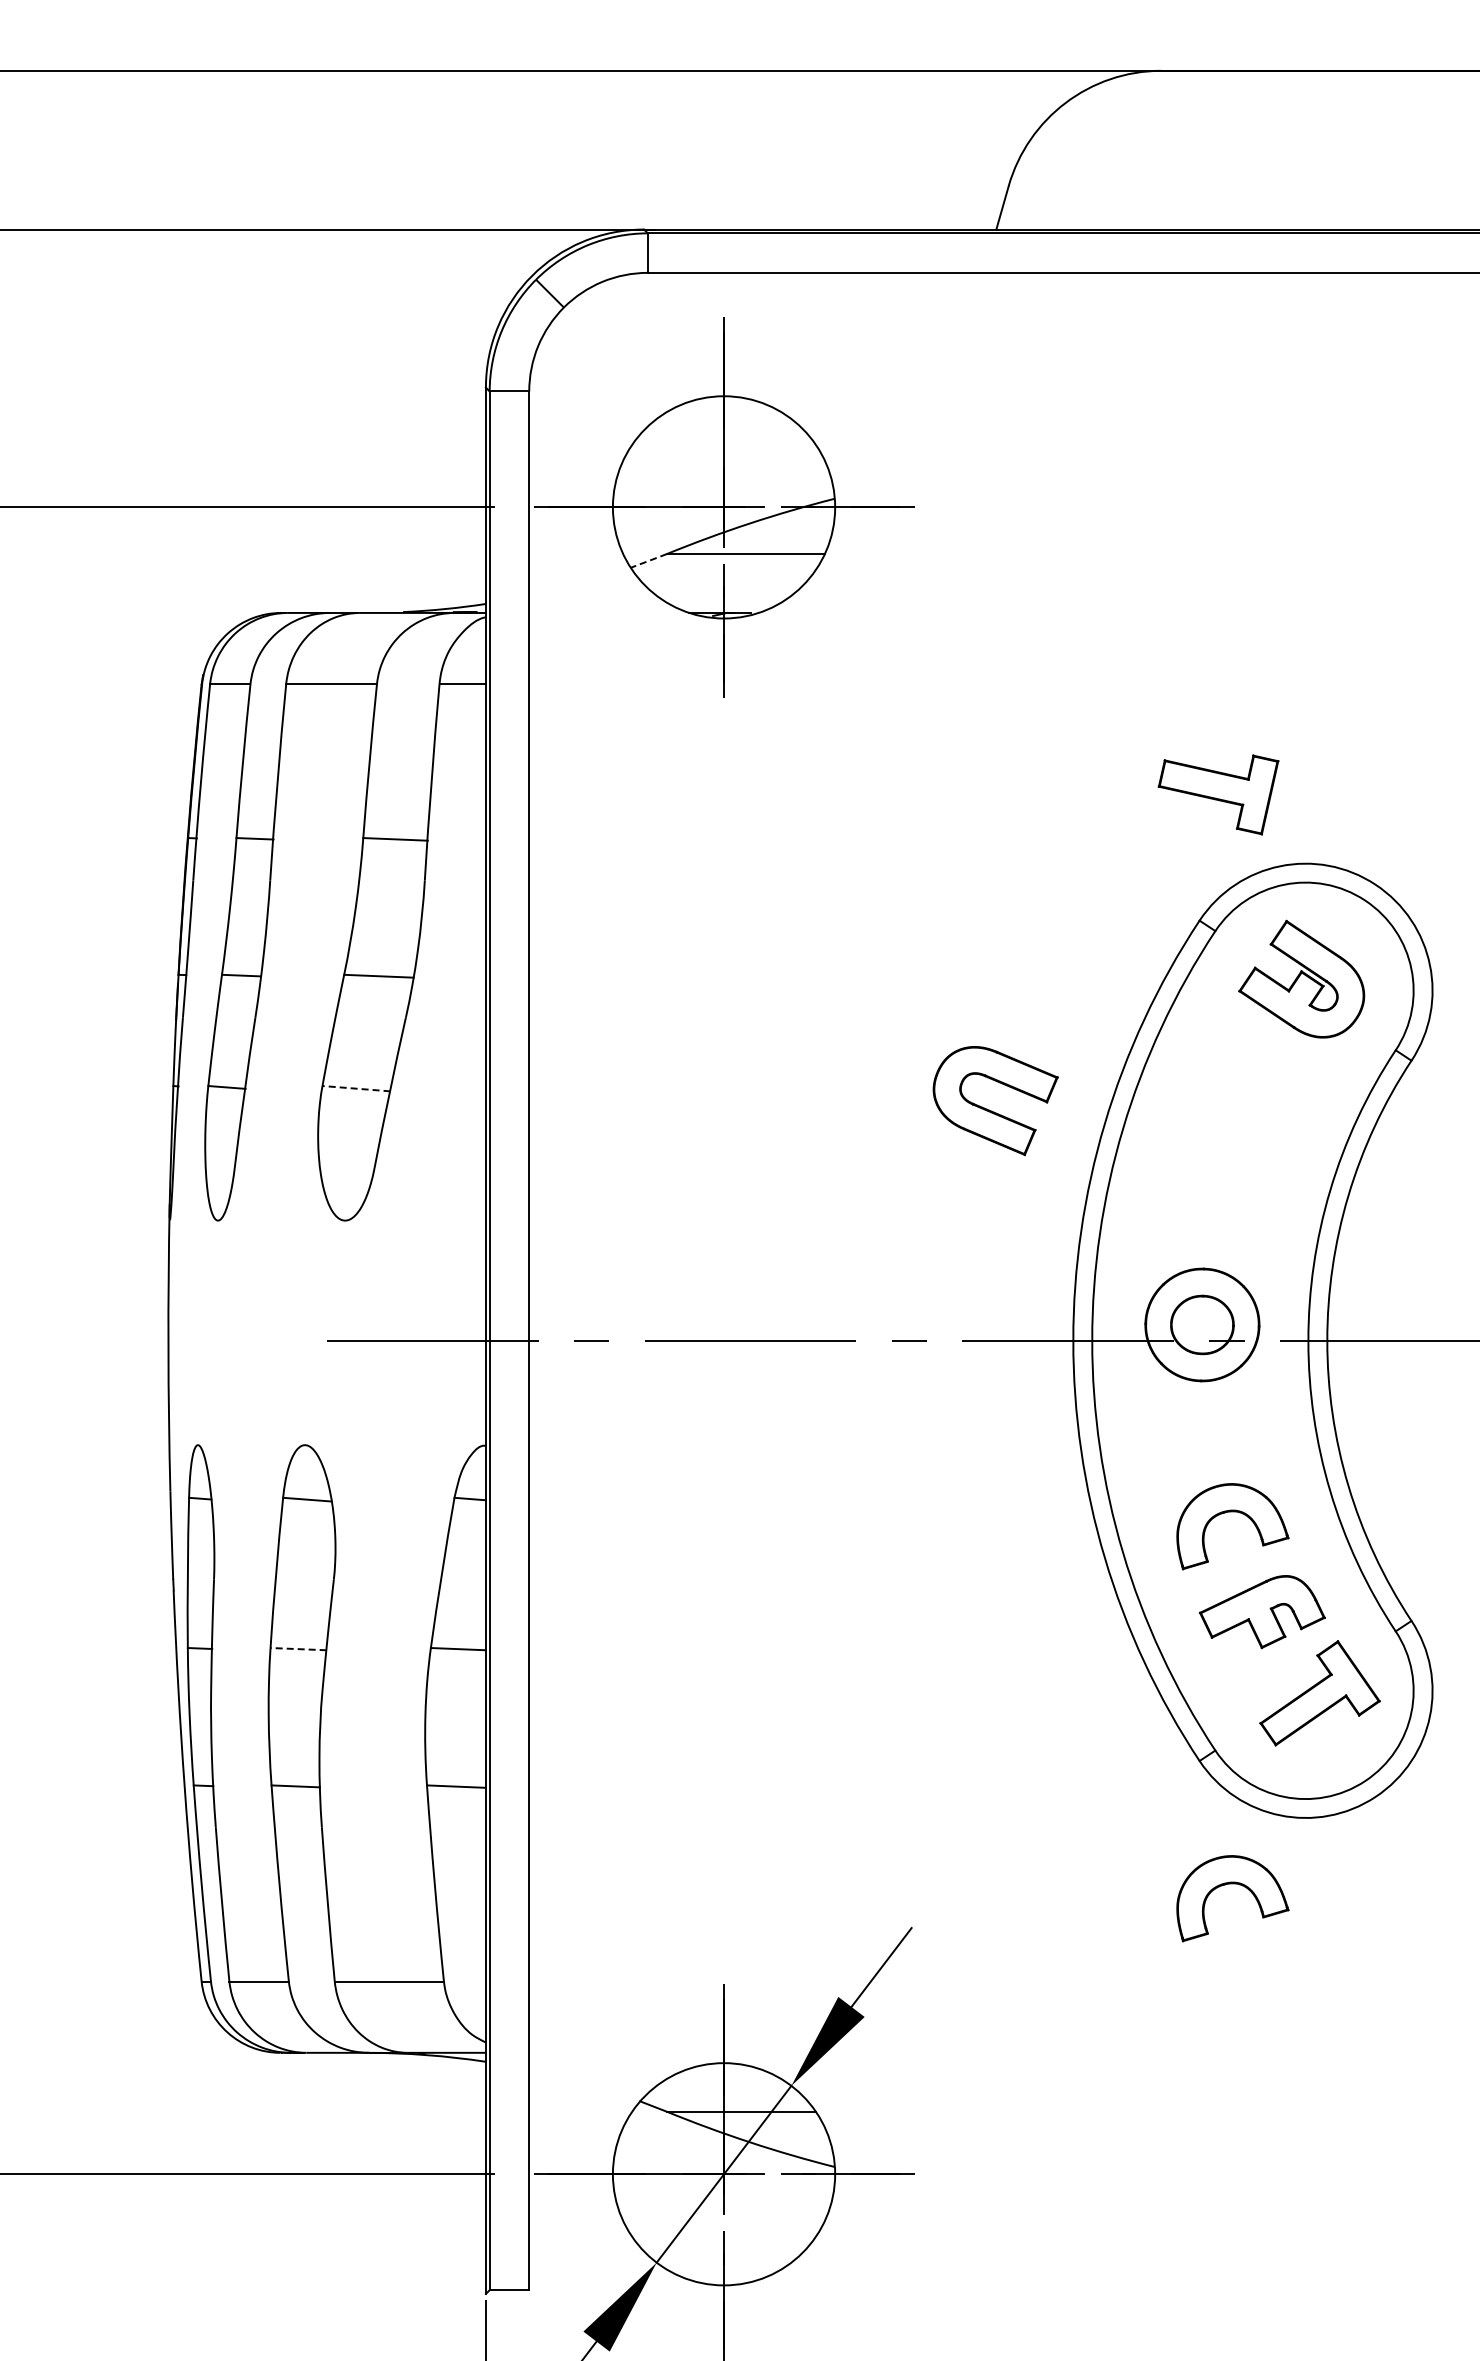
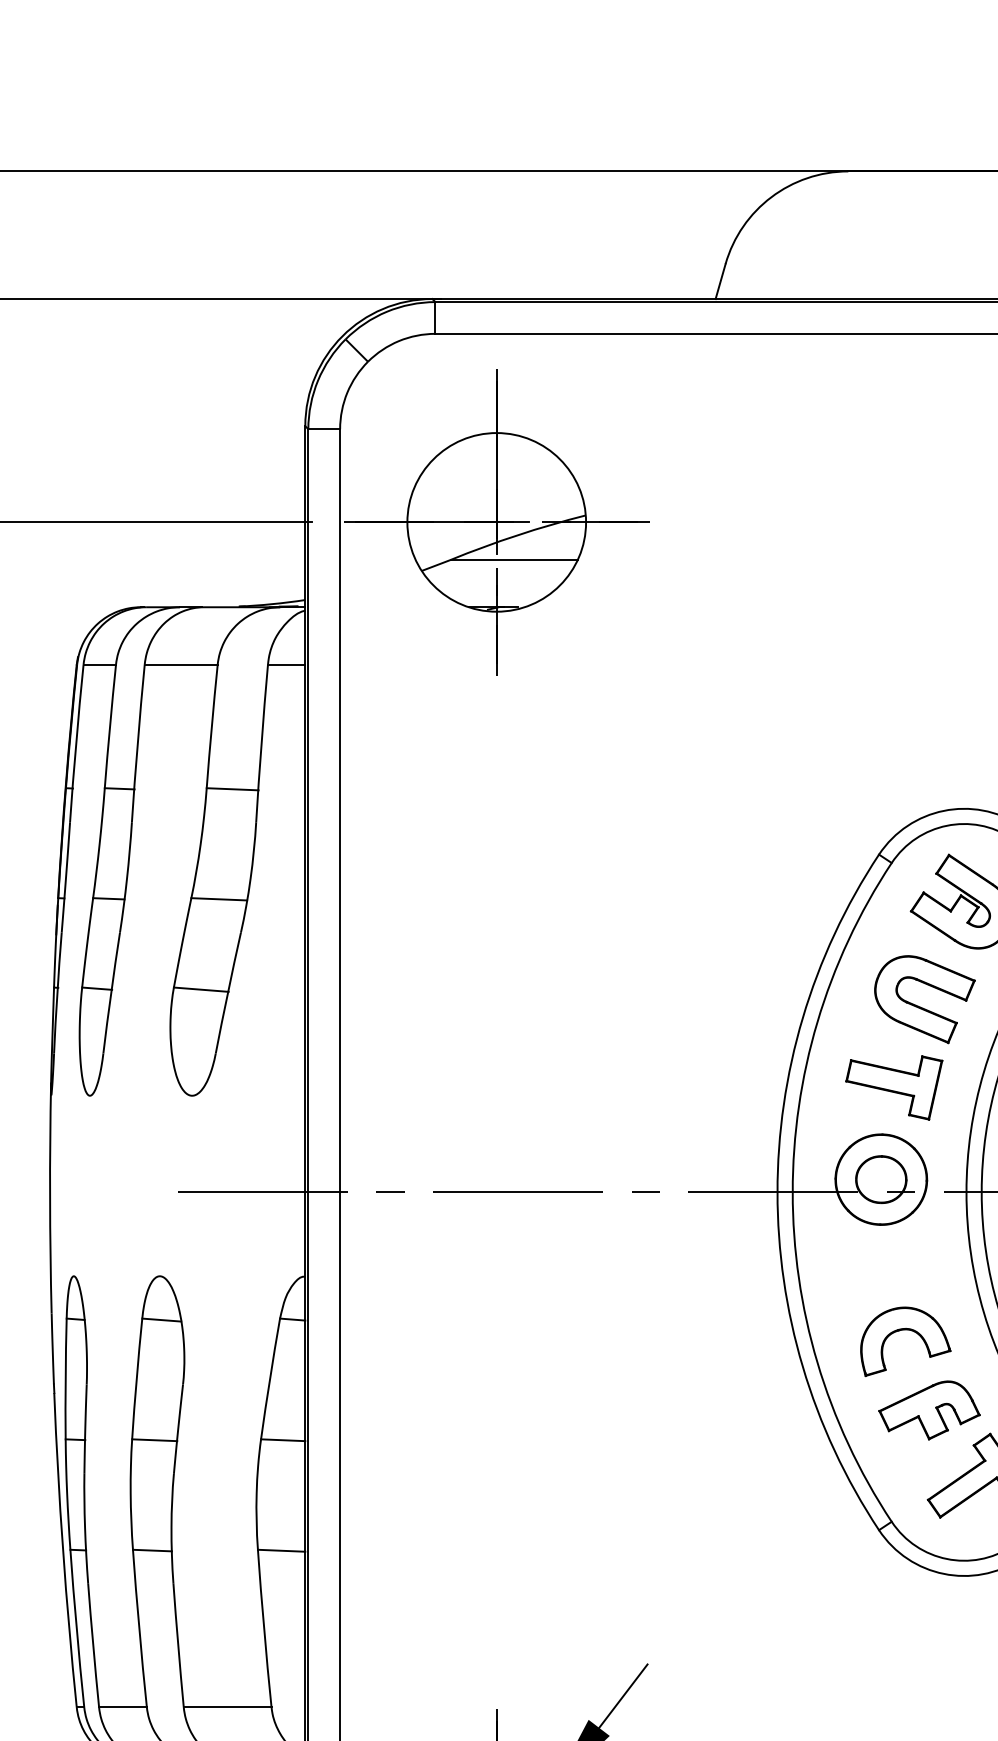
line: (647, 561) -> (435, 565), dashed -> solid
part: (1218, 794) -> (894, 1087), moved
line: (356, 1088) -> (201, 989), dashed -> solid
part: (991, 1110) -> (921, 1007), moved
line: (298, 1649) -> (154, 1440), dashed -> solid
part: (1232, 1884) -> (905, 1629), removed

